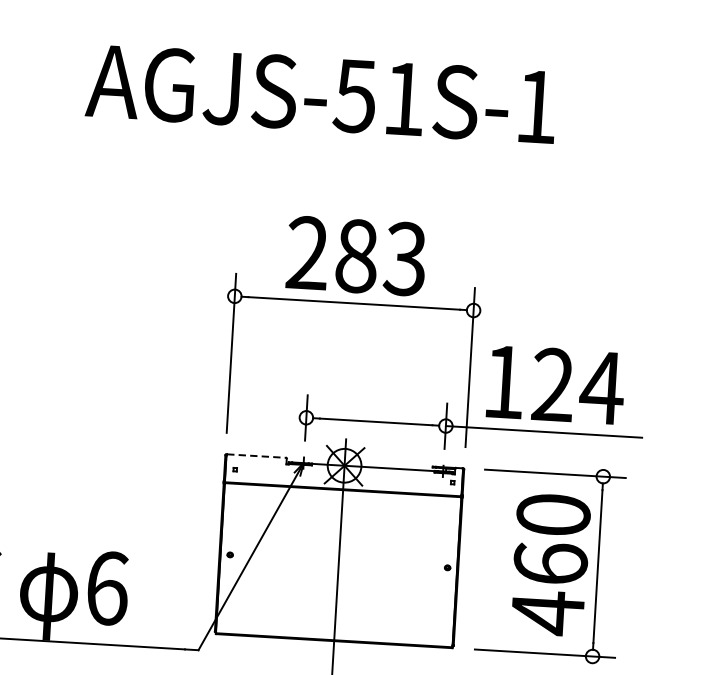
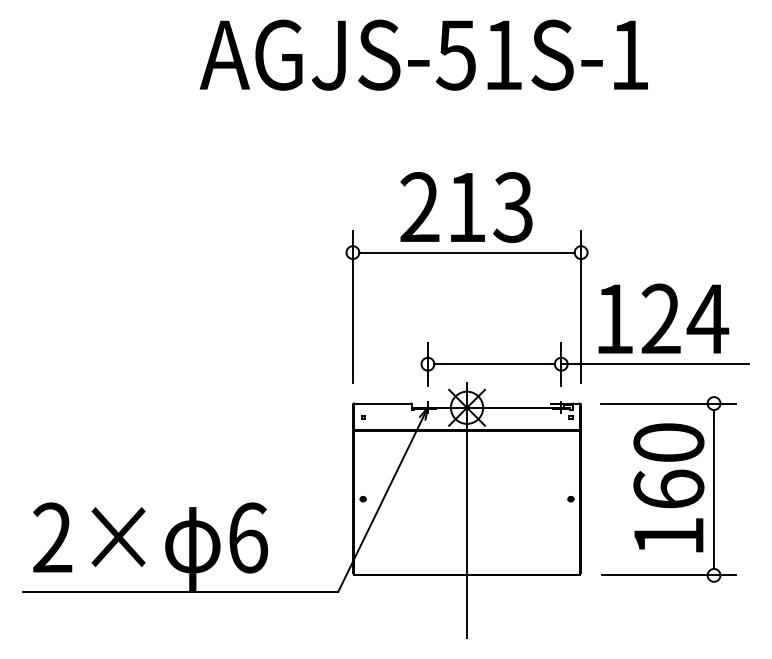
text: (356, 256) -> (466, 207), 283 -> 213
line: (257, 456) -> (383, 403), dashed -> solid
text: (547, 612) -> (668, 536), 460 -> 160

